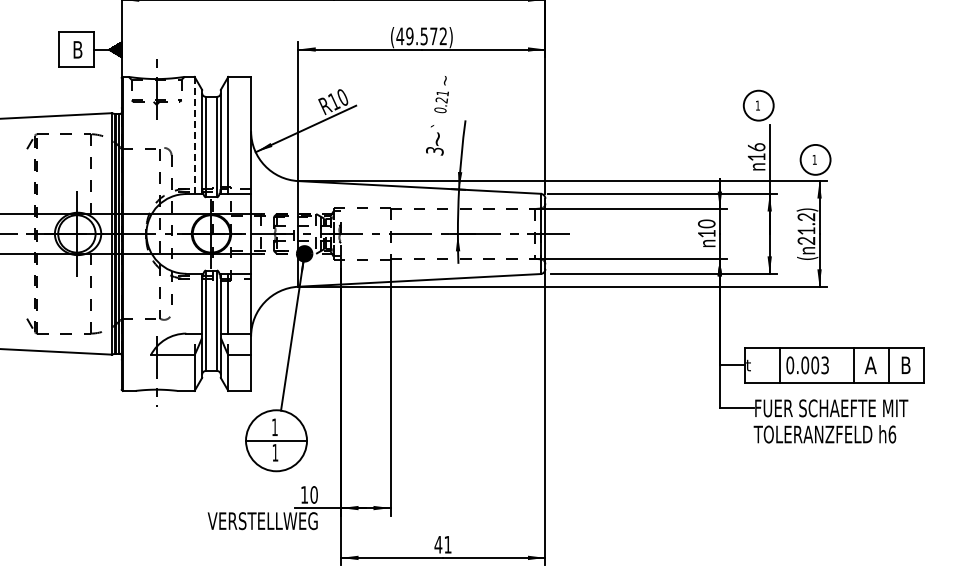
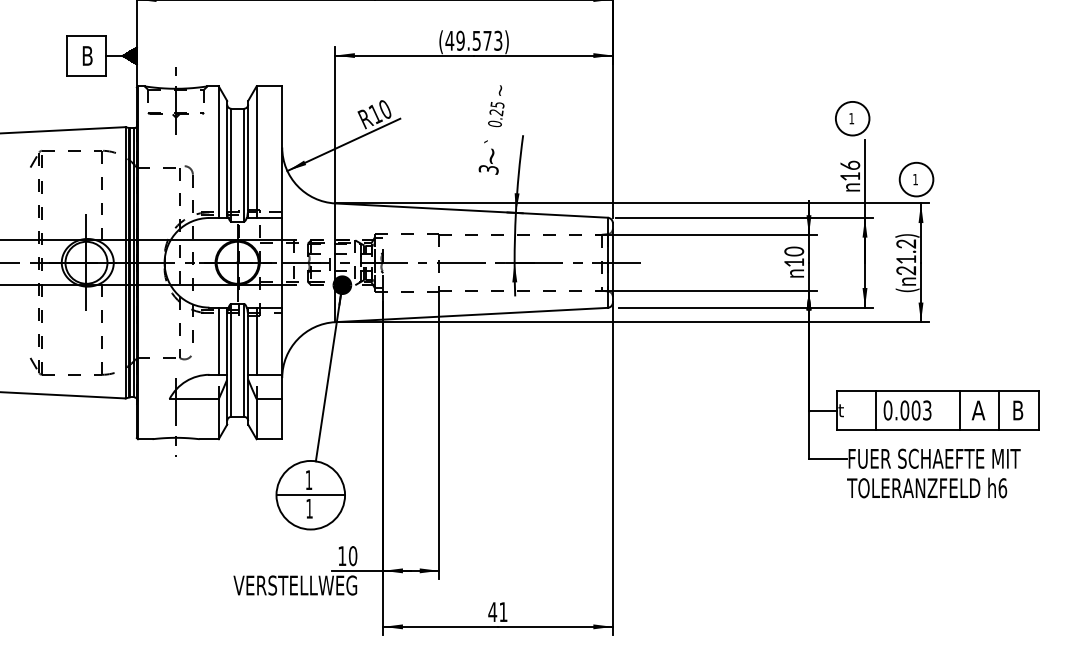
text: (442, 36) -> (497, 40), (49.572) -> (49.573)
text: (442, 93) -> (497, 105), 0.21 -> 0.25
line: (194, 135) -> (218, 152), dashed -> solid
line: (194, 303) -> (218, 340), added

